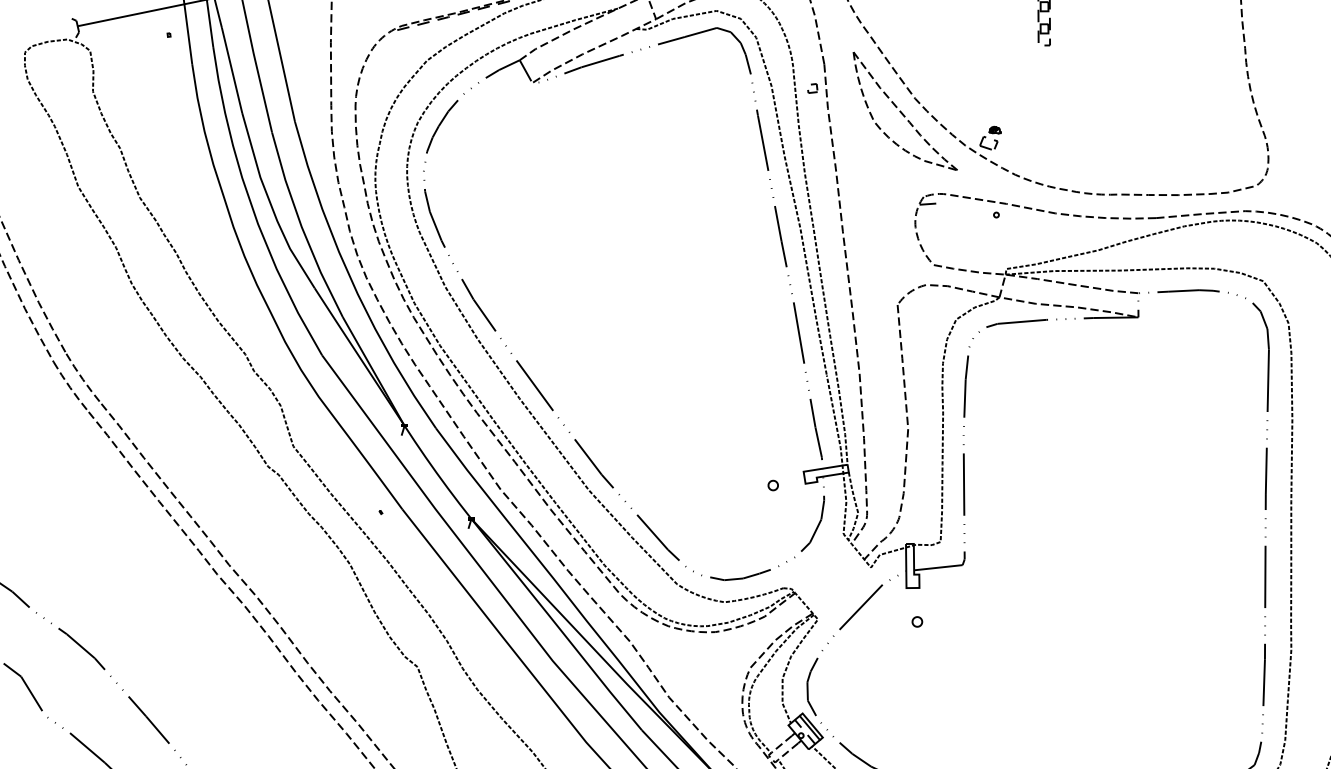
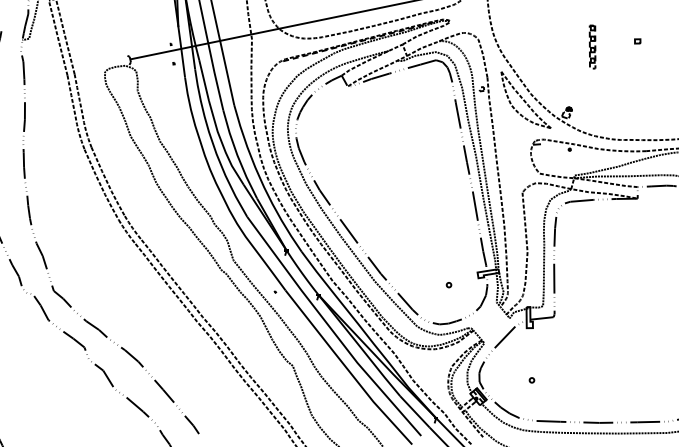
part: (772, 486) -> (448, 285), moved
part: (916, 622) -> (531, 380), moved

